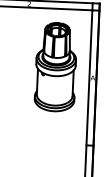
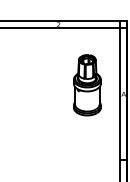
part: (56, 67) -> (87, 85), size x0.7

